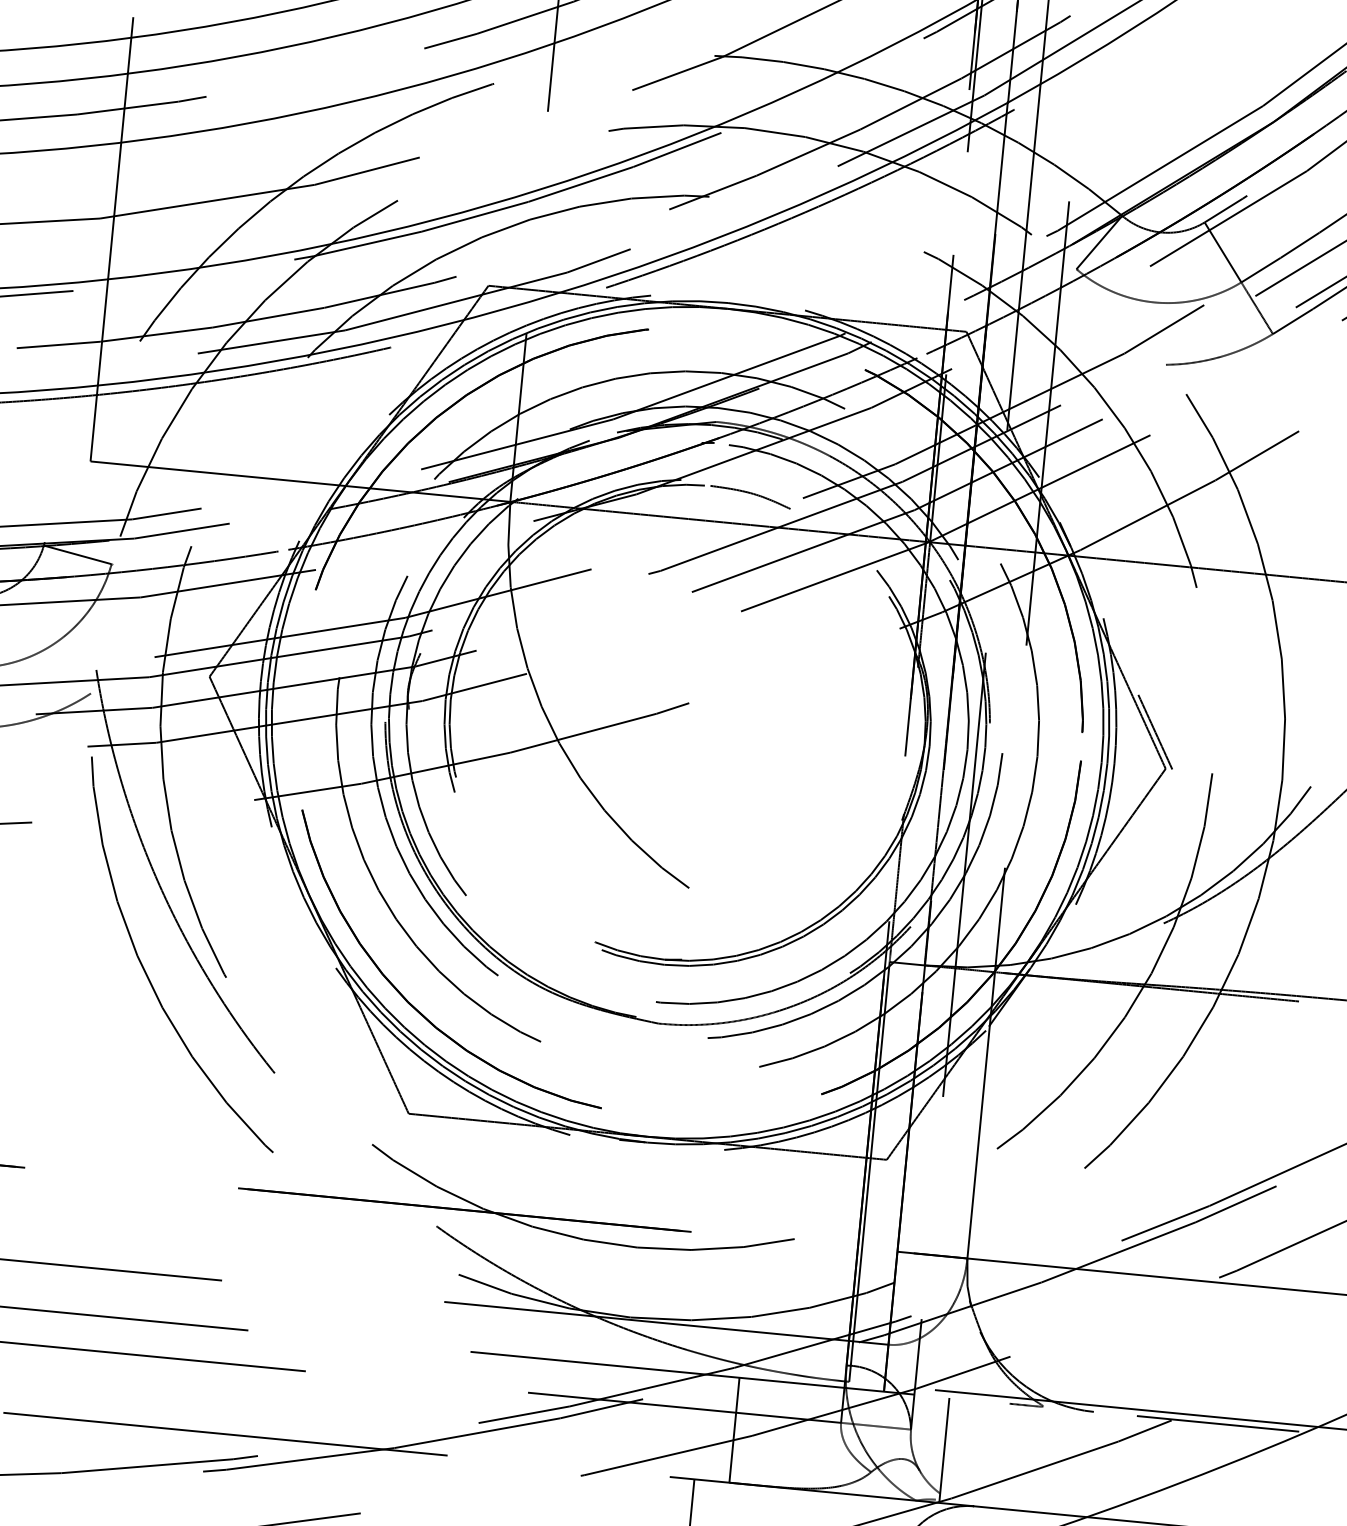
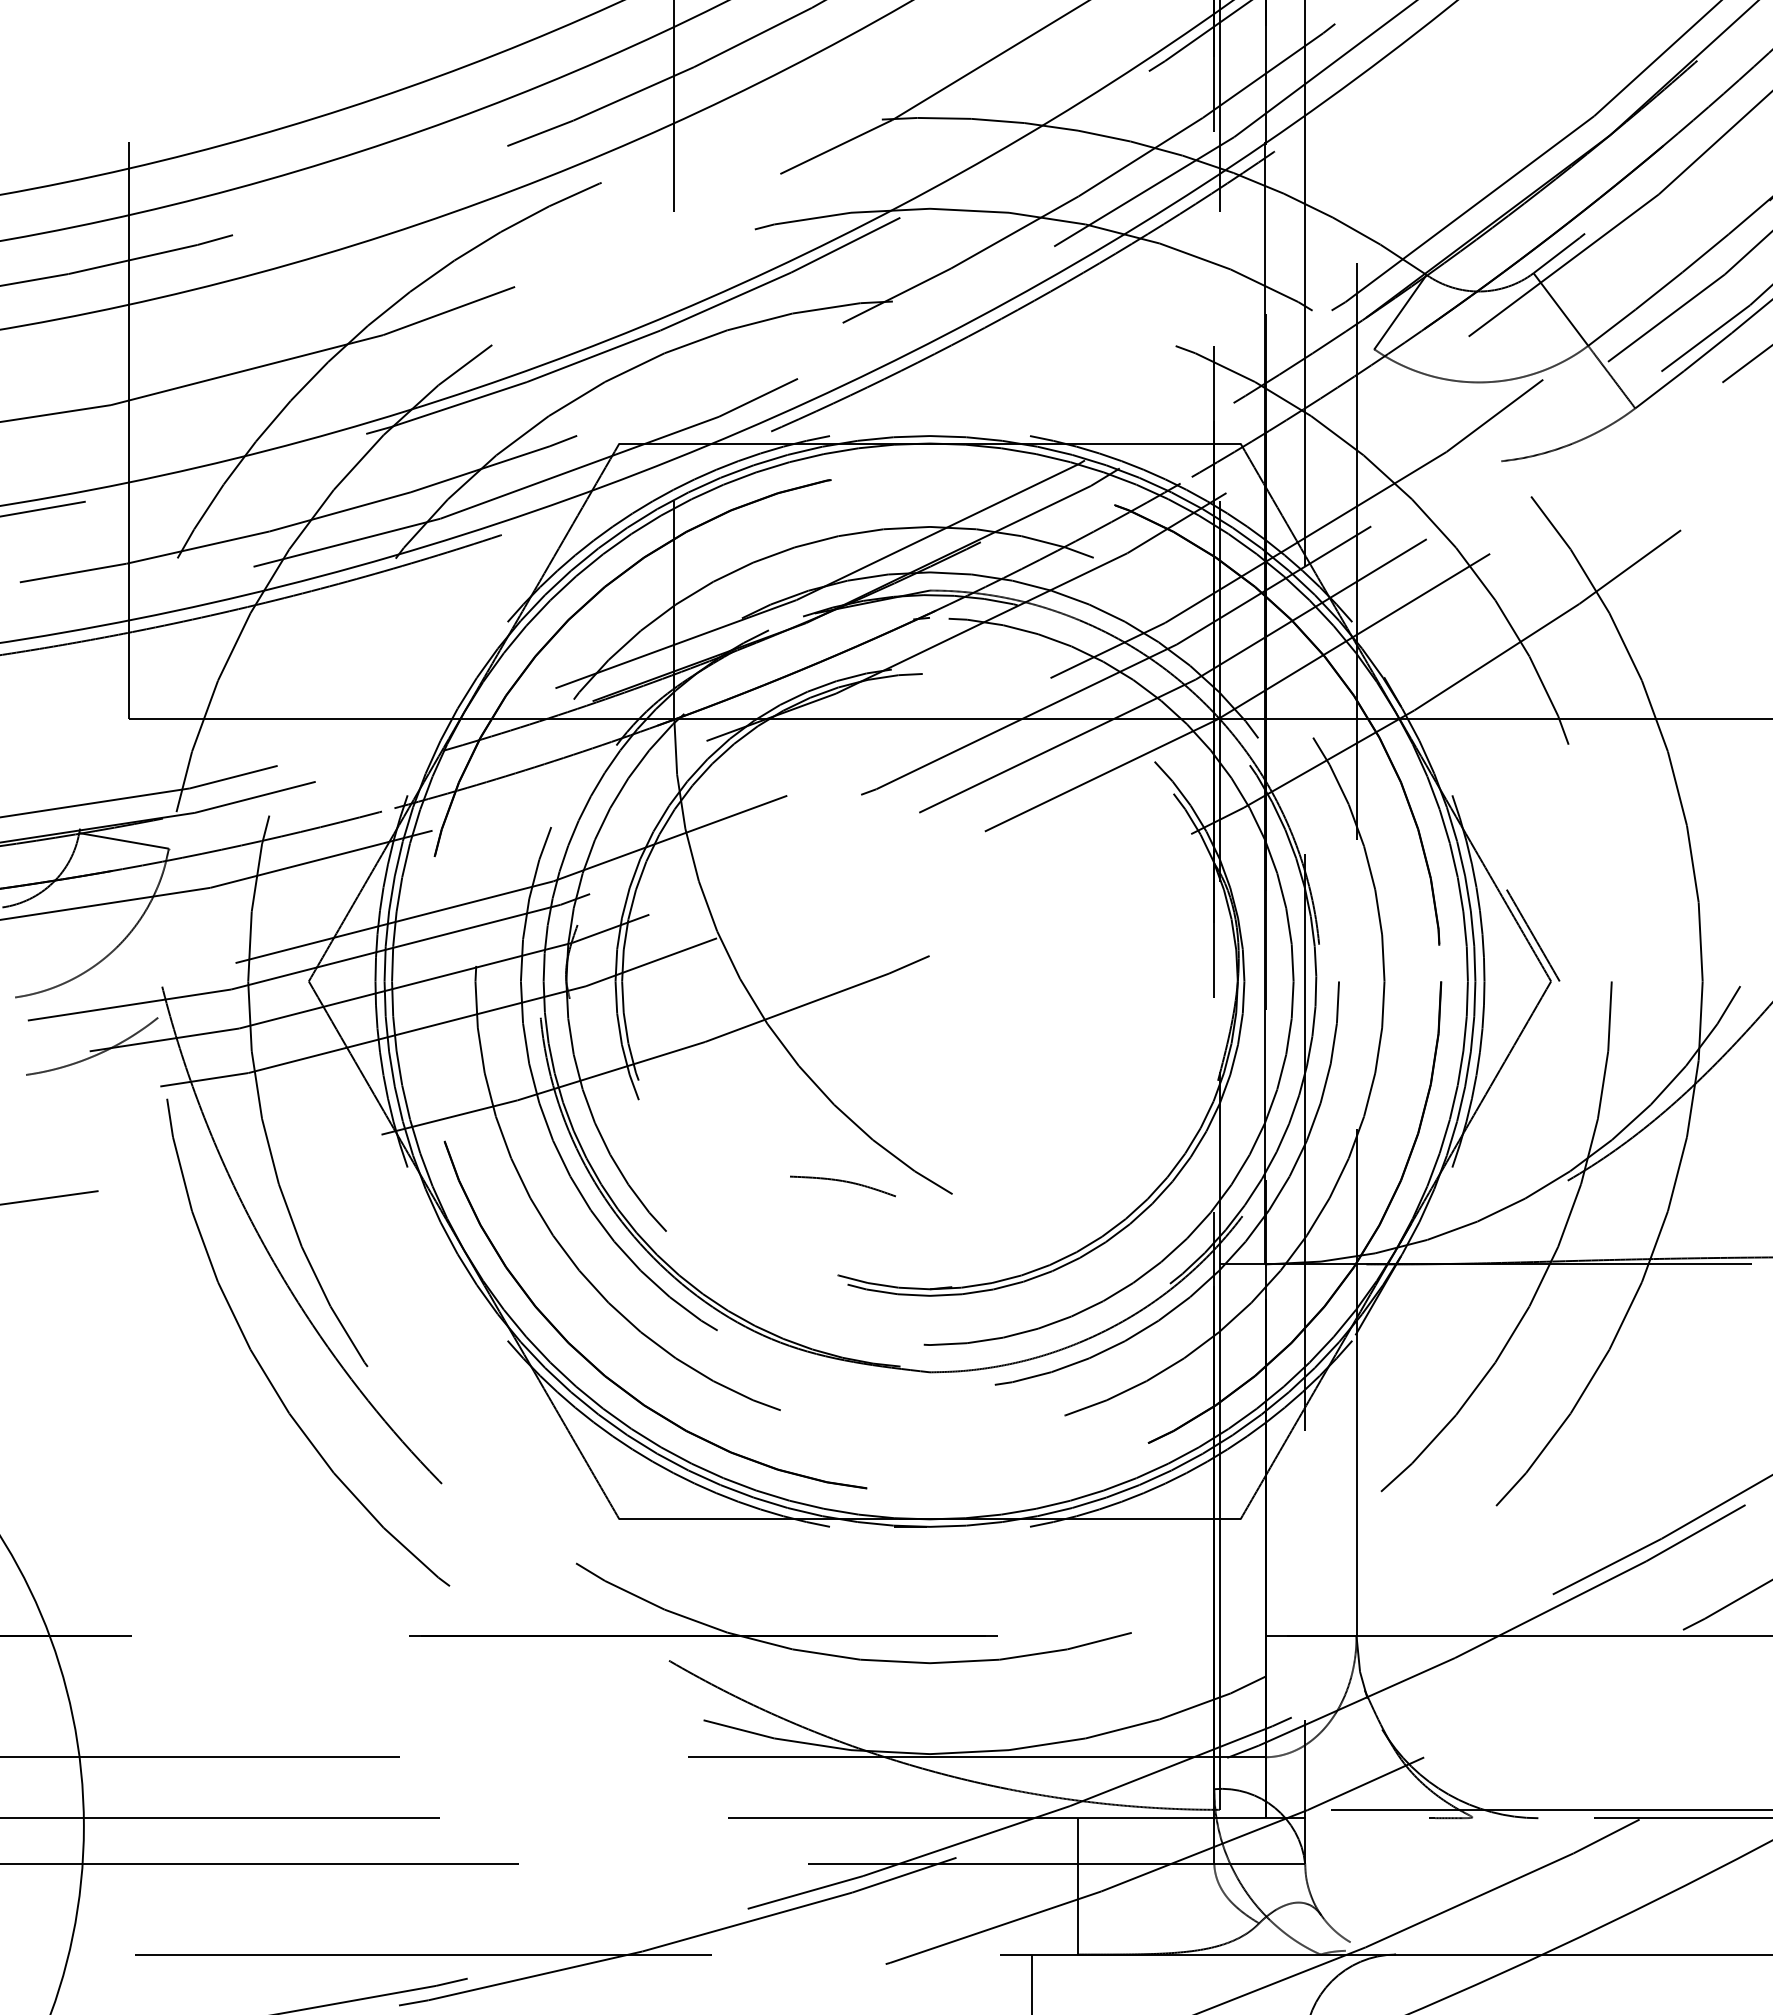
curve: (751, 494) -> (843, 1182), moved
line: (944, 1450) -> (1350, 1886), removed

